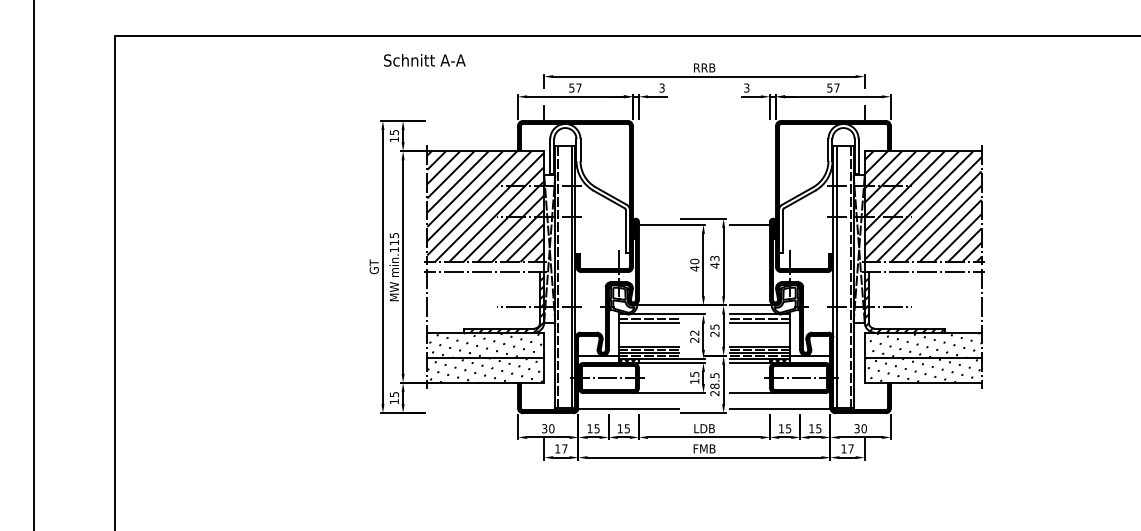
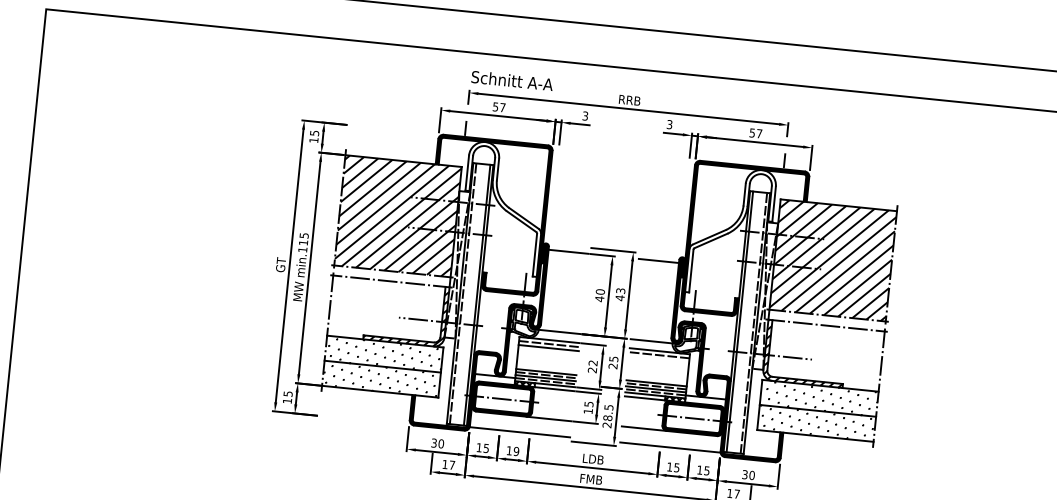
text: (424, 60) -> (512, 80), moved
line: (759, 322) -> (658, 359), removed
text: (627, 428) -> (516, 451), 15 -> 19

